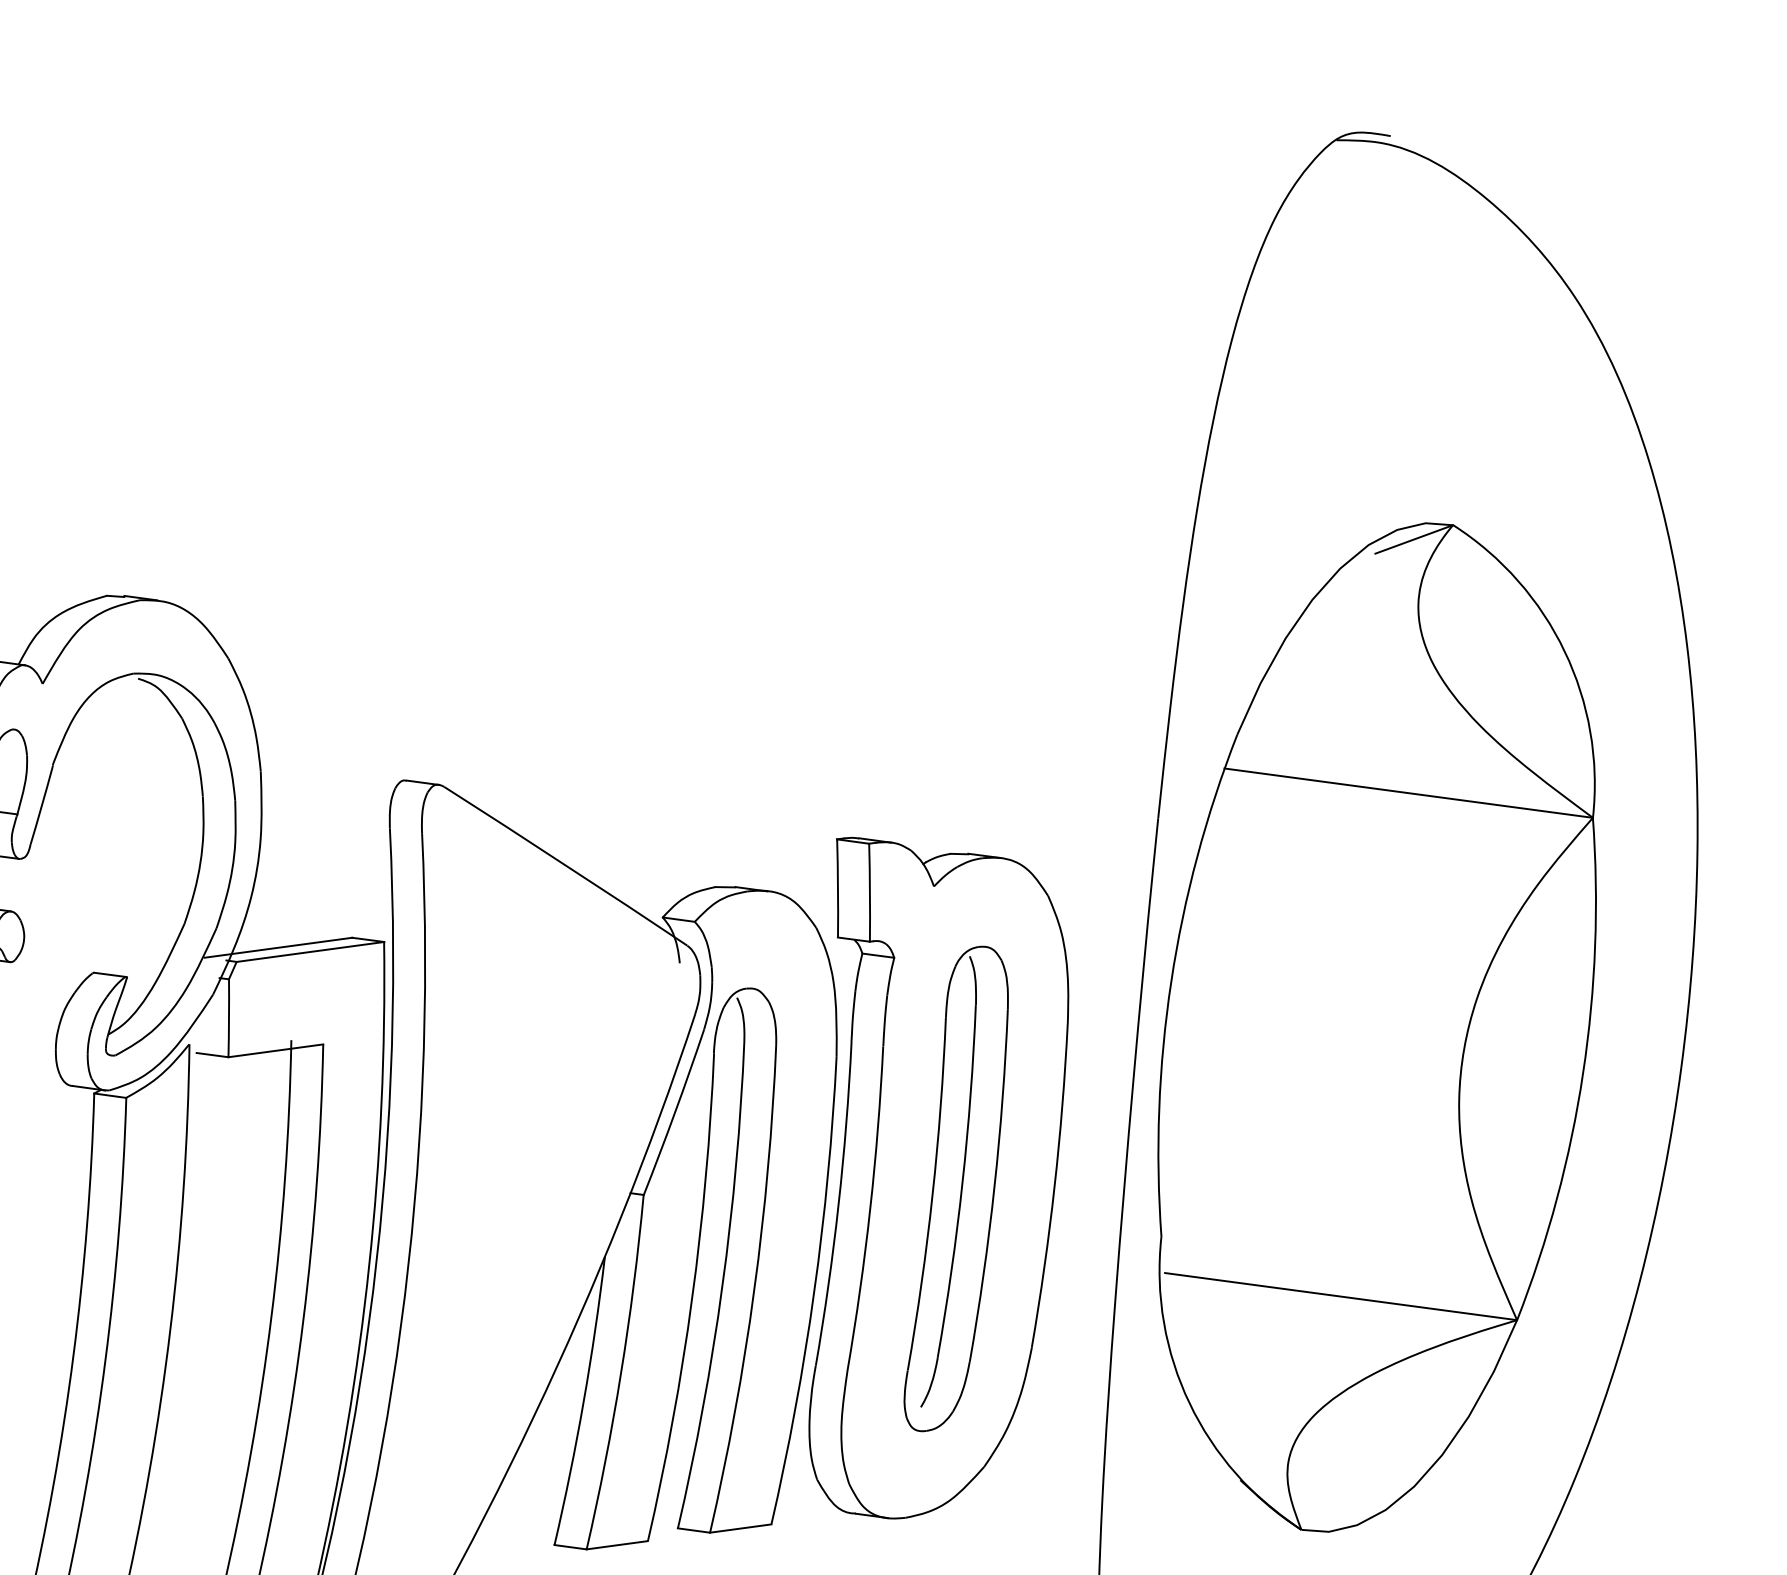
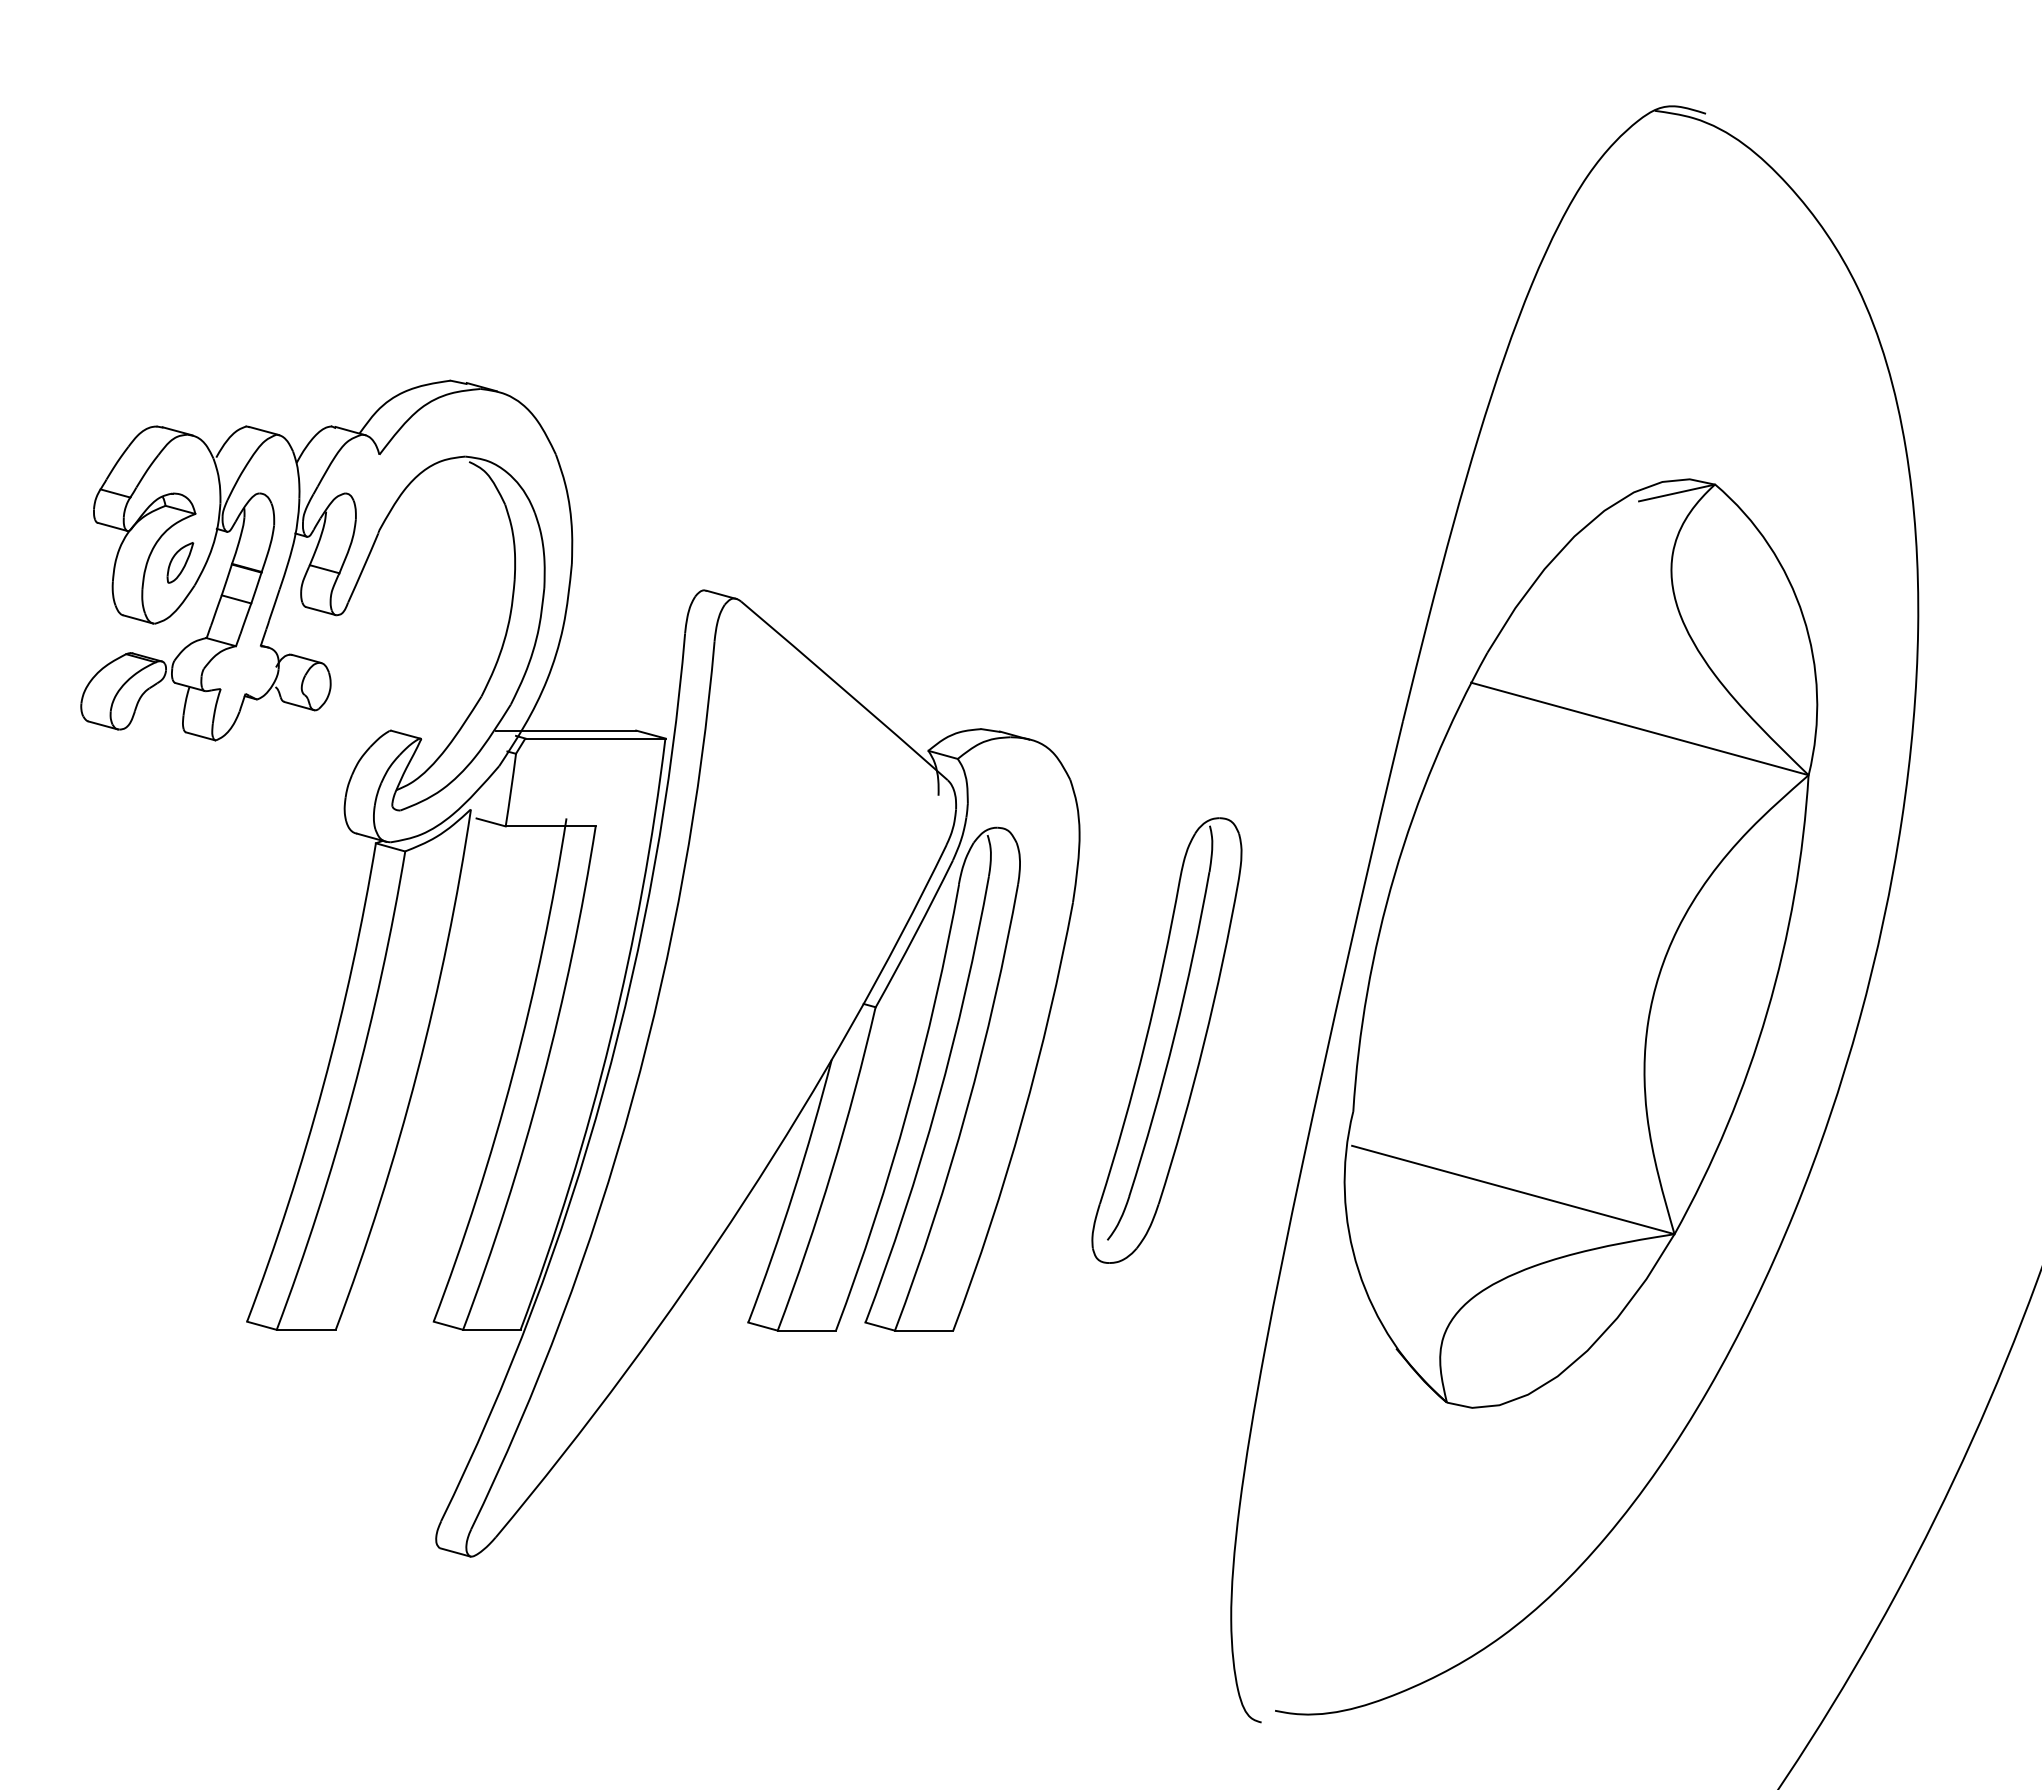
part: (933, 1169) -> (1149, 1020), removed

